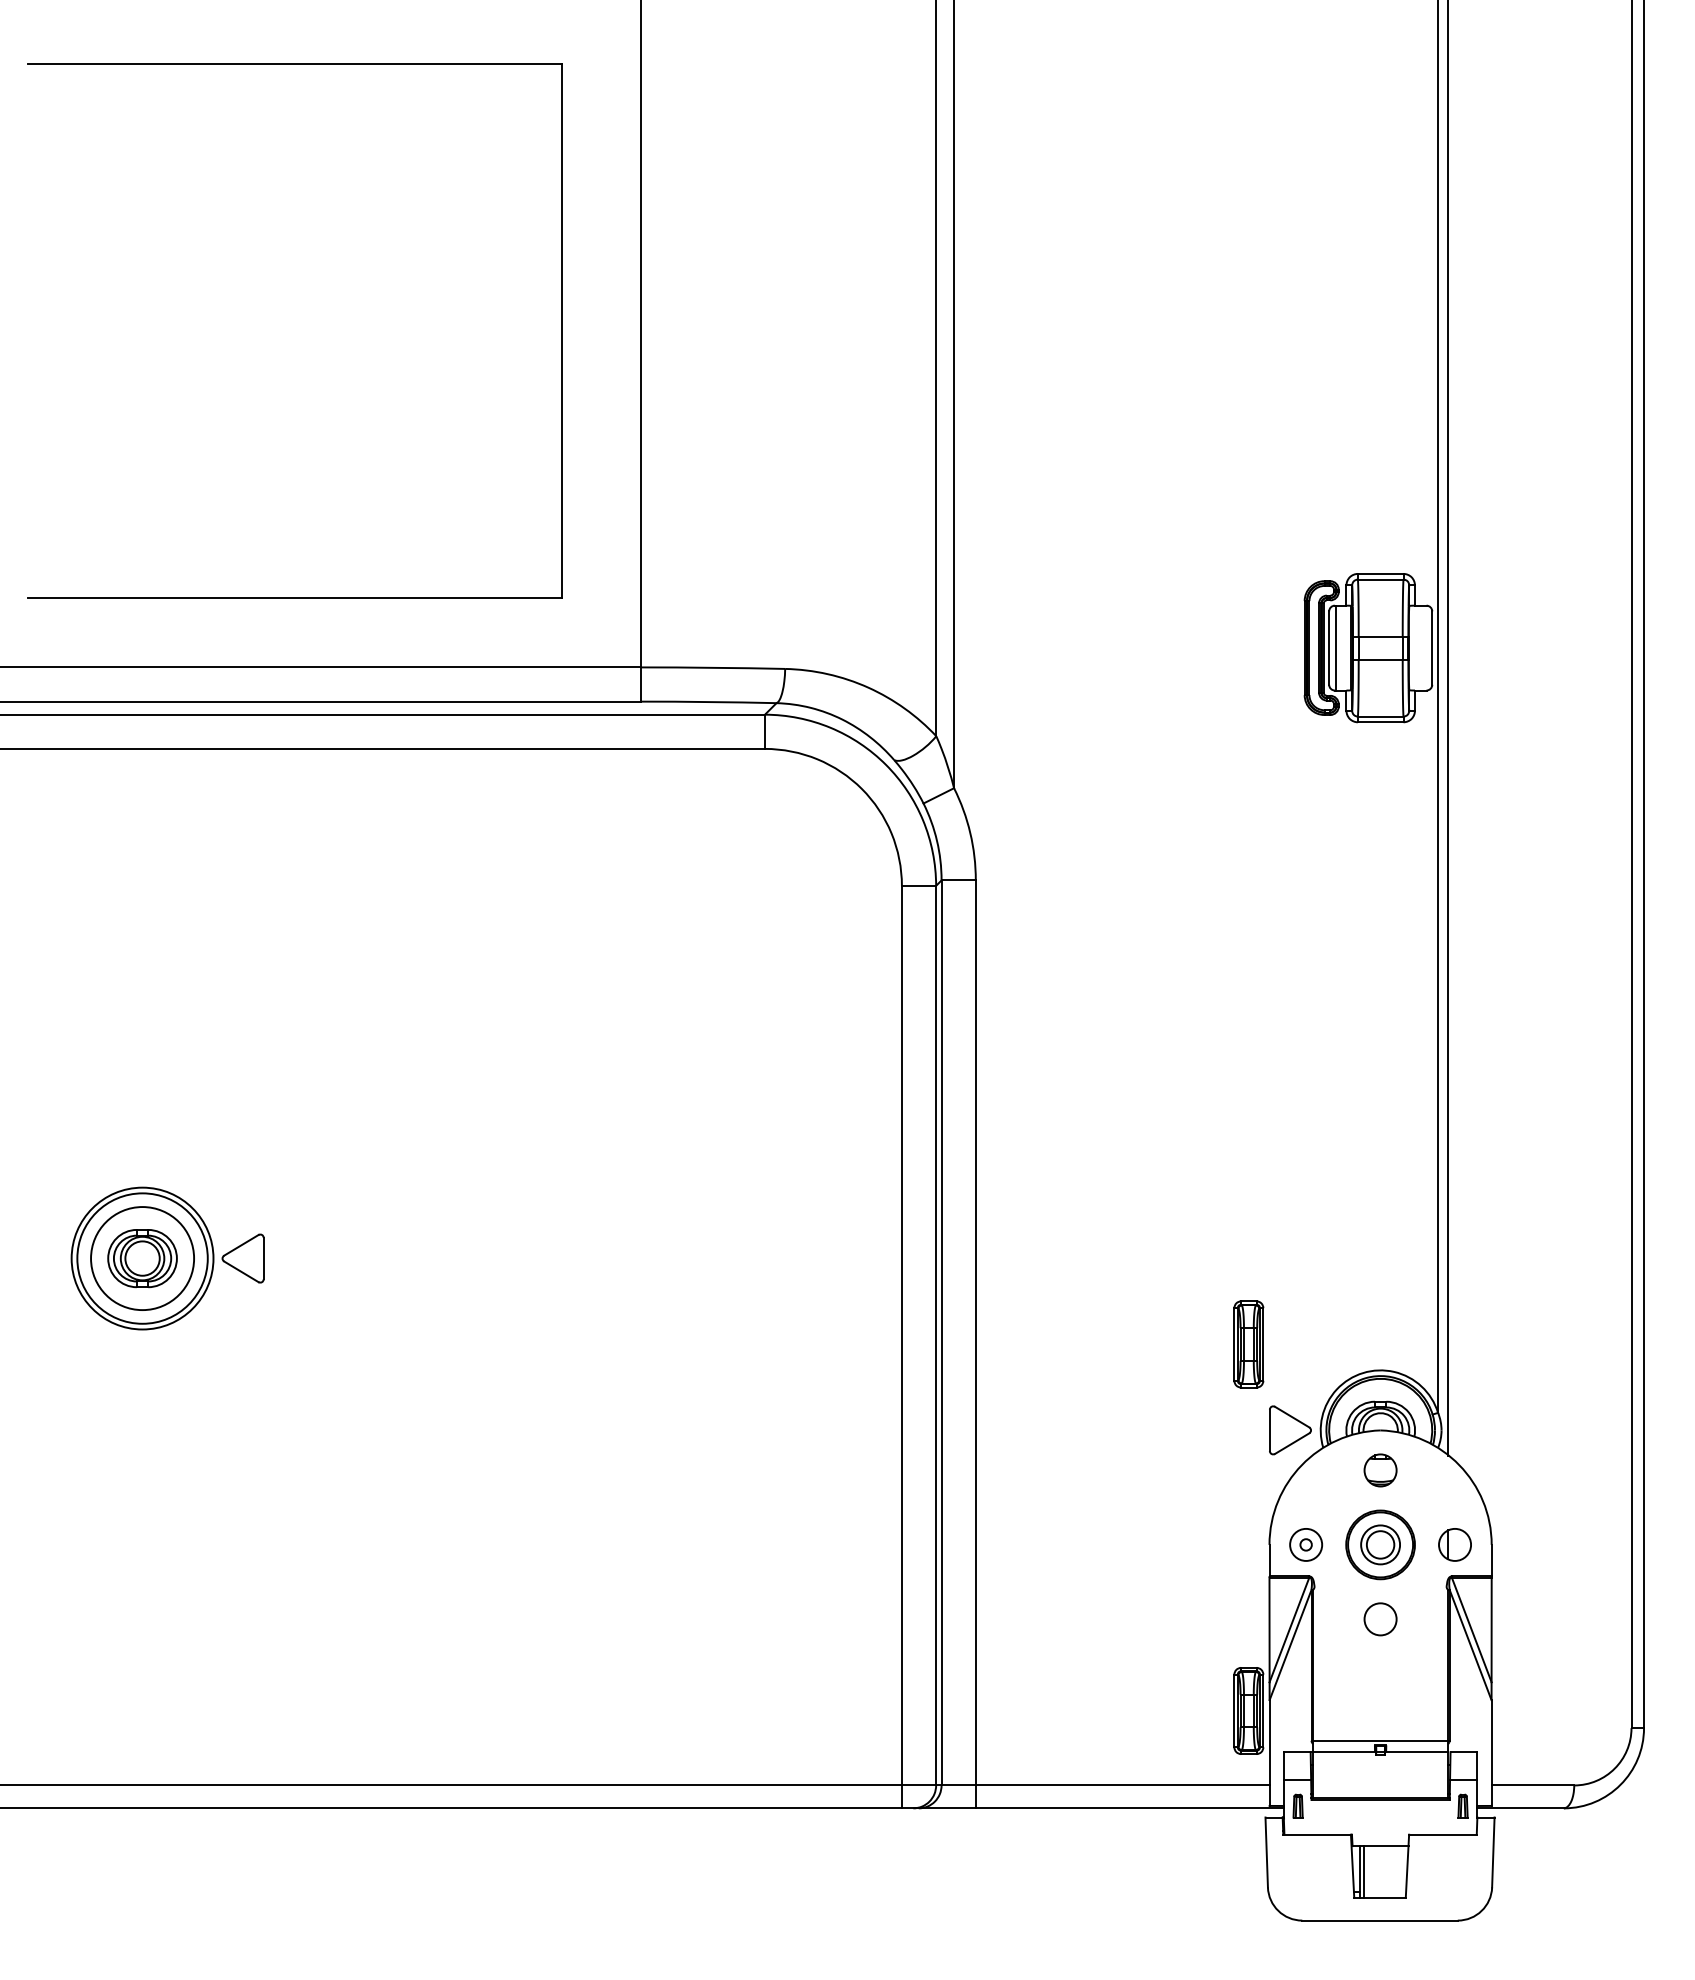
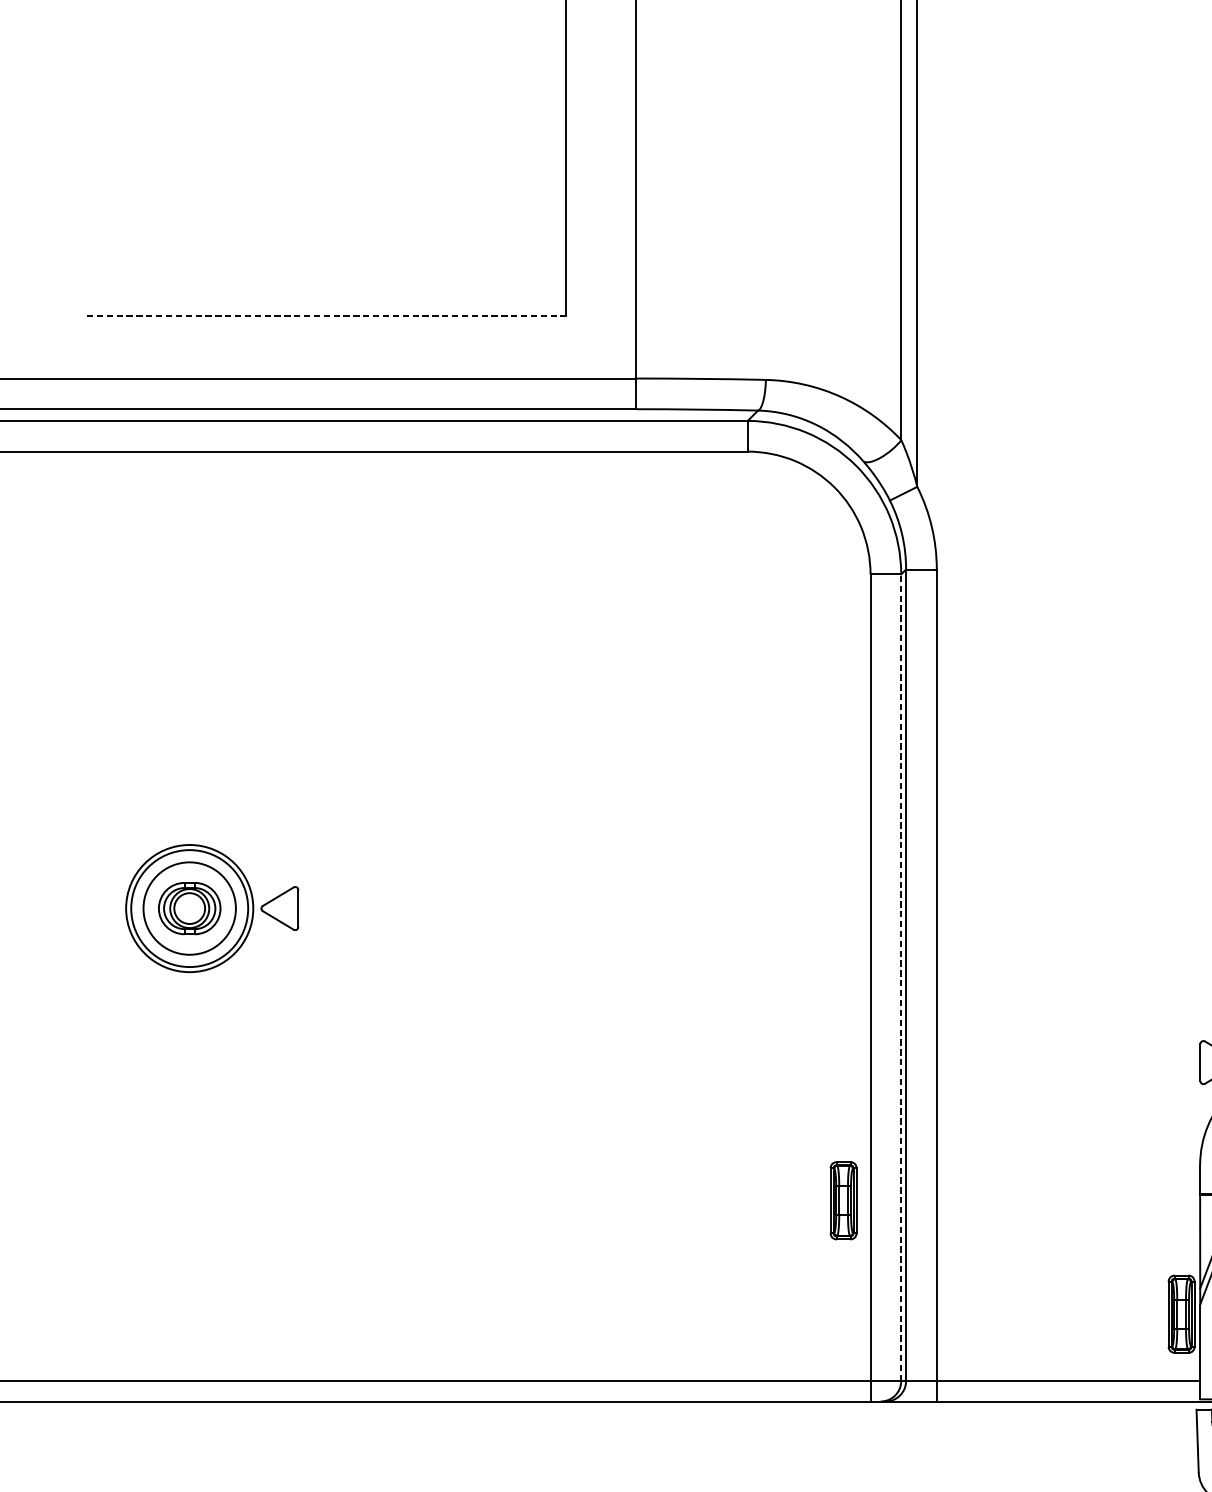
line: (294, 597) -> (325, 315), solid -> dashed
line: (936, 1335) -> (901, 977), solid -> dashed
part: (1248, 1344) -> (843, 1200), moved

